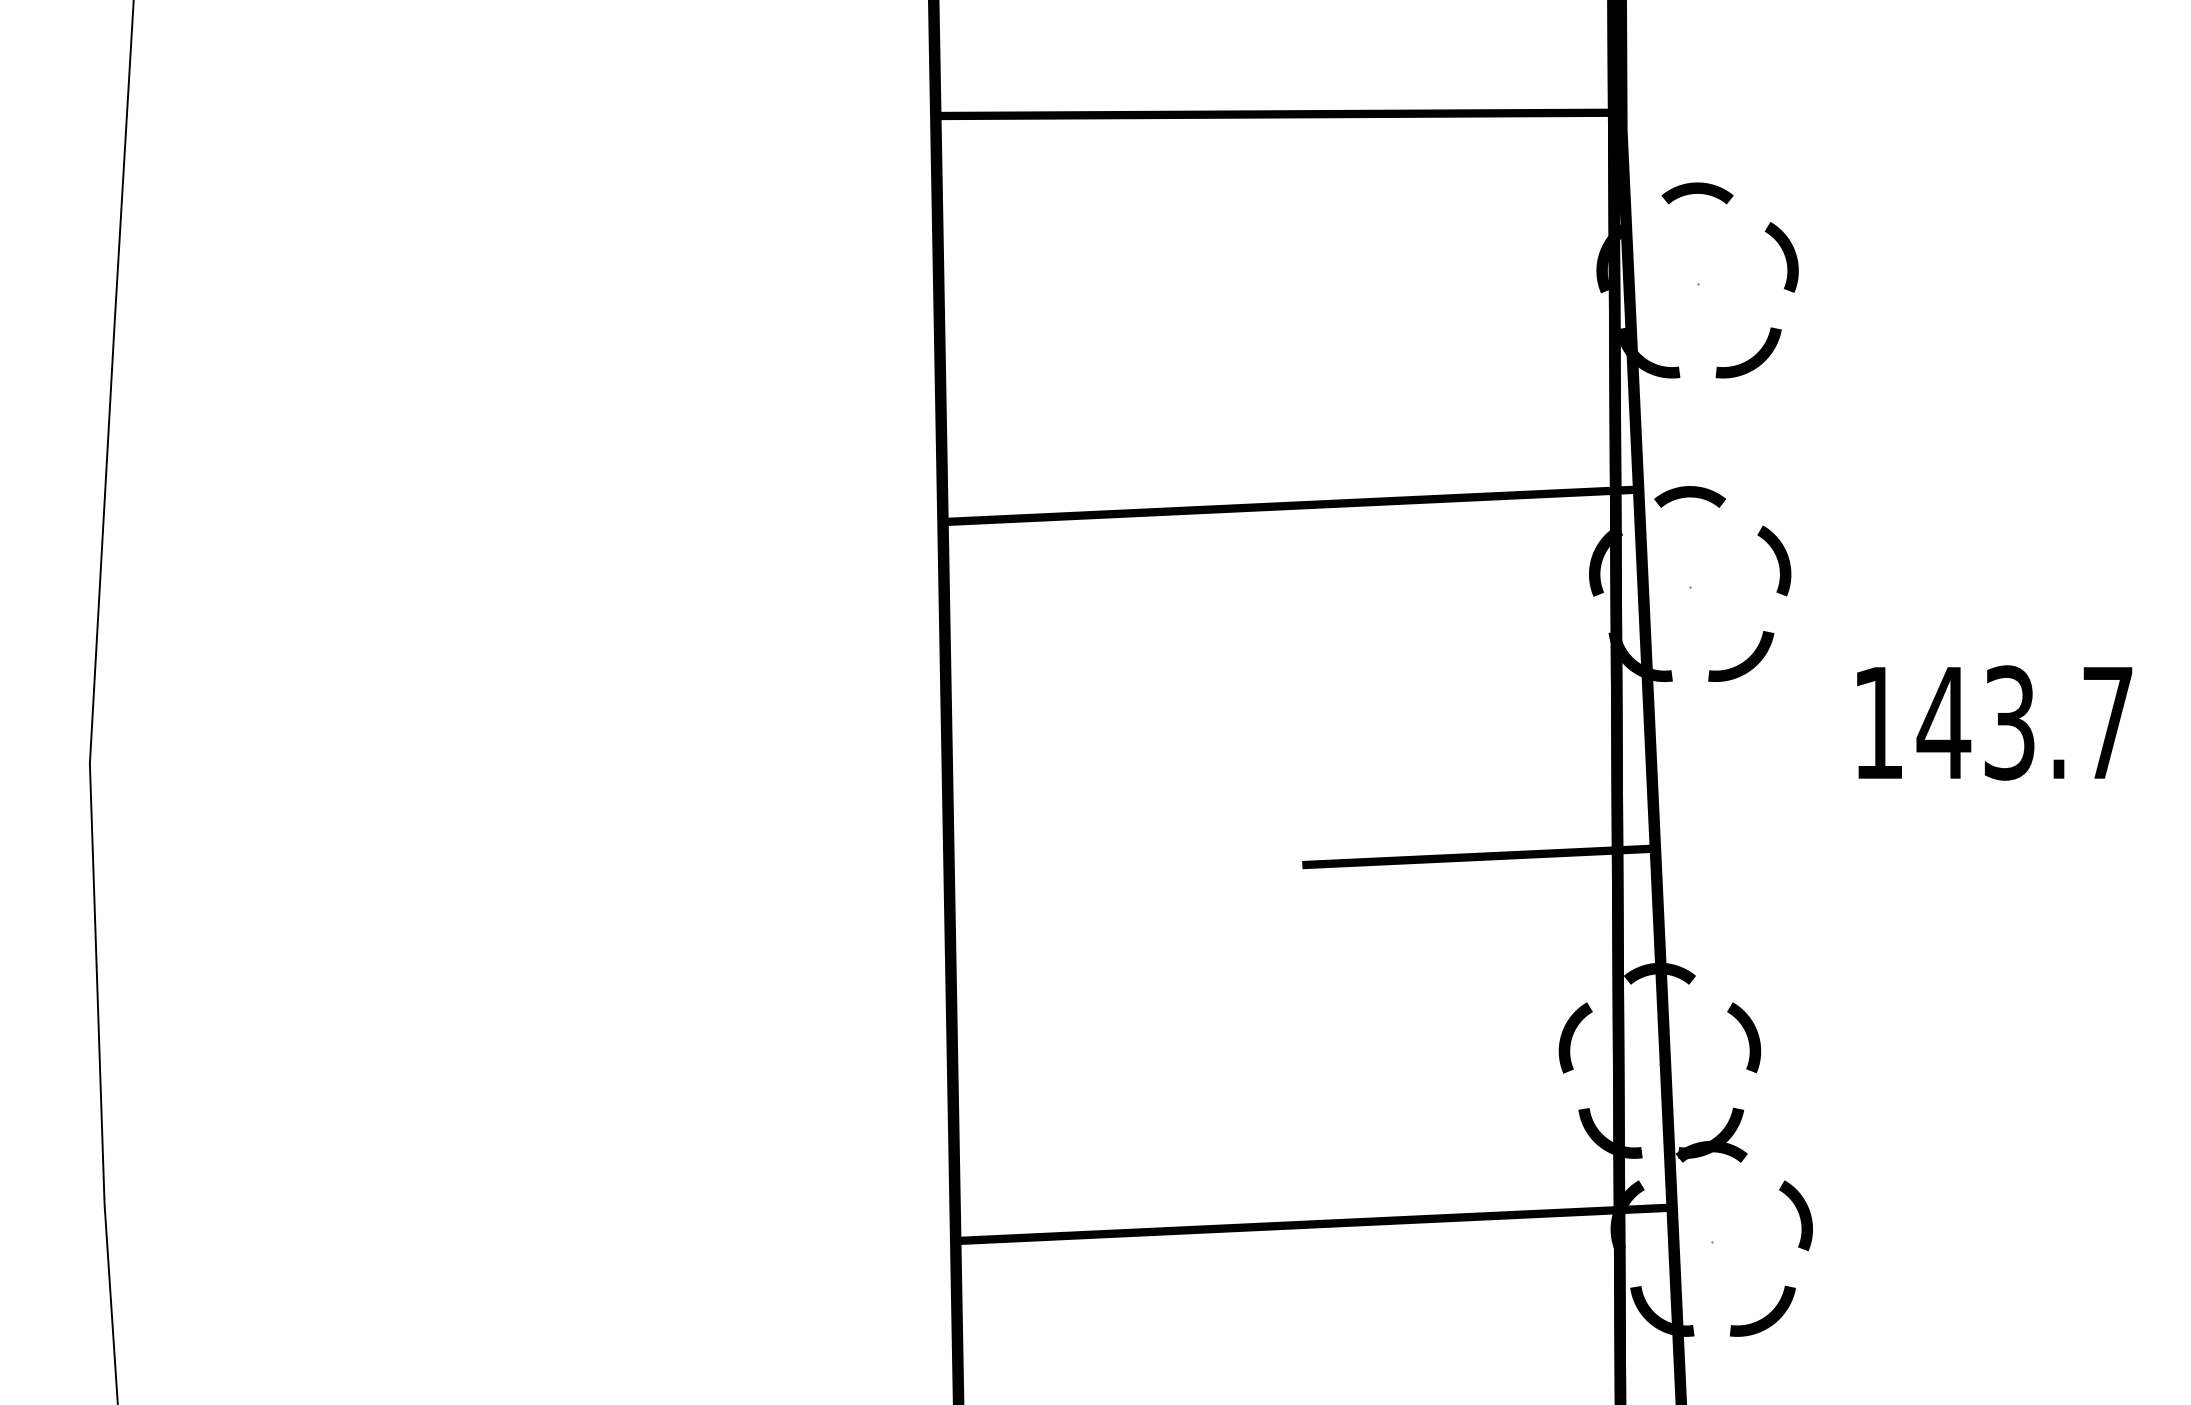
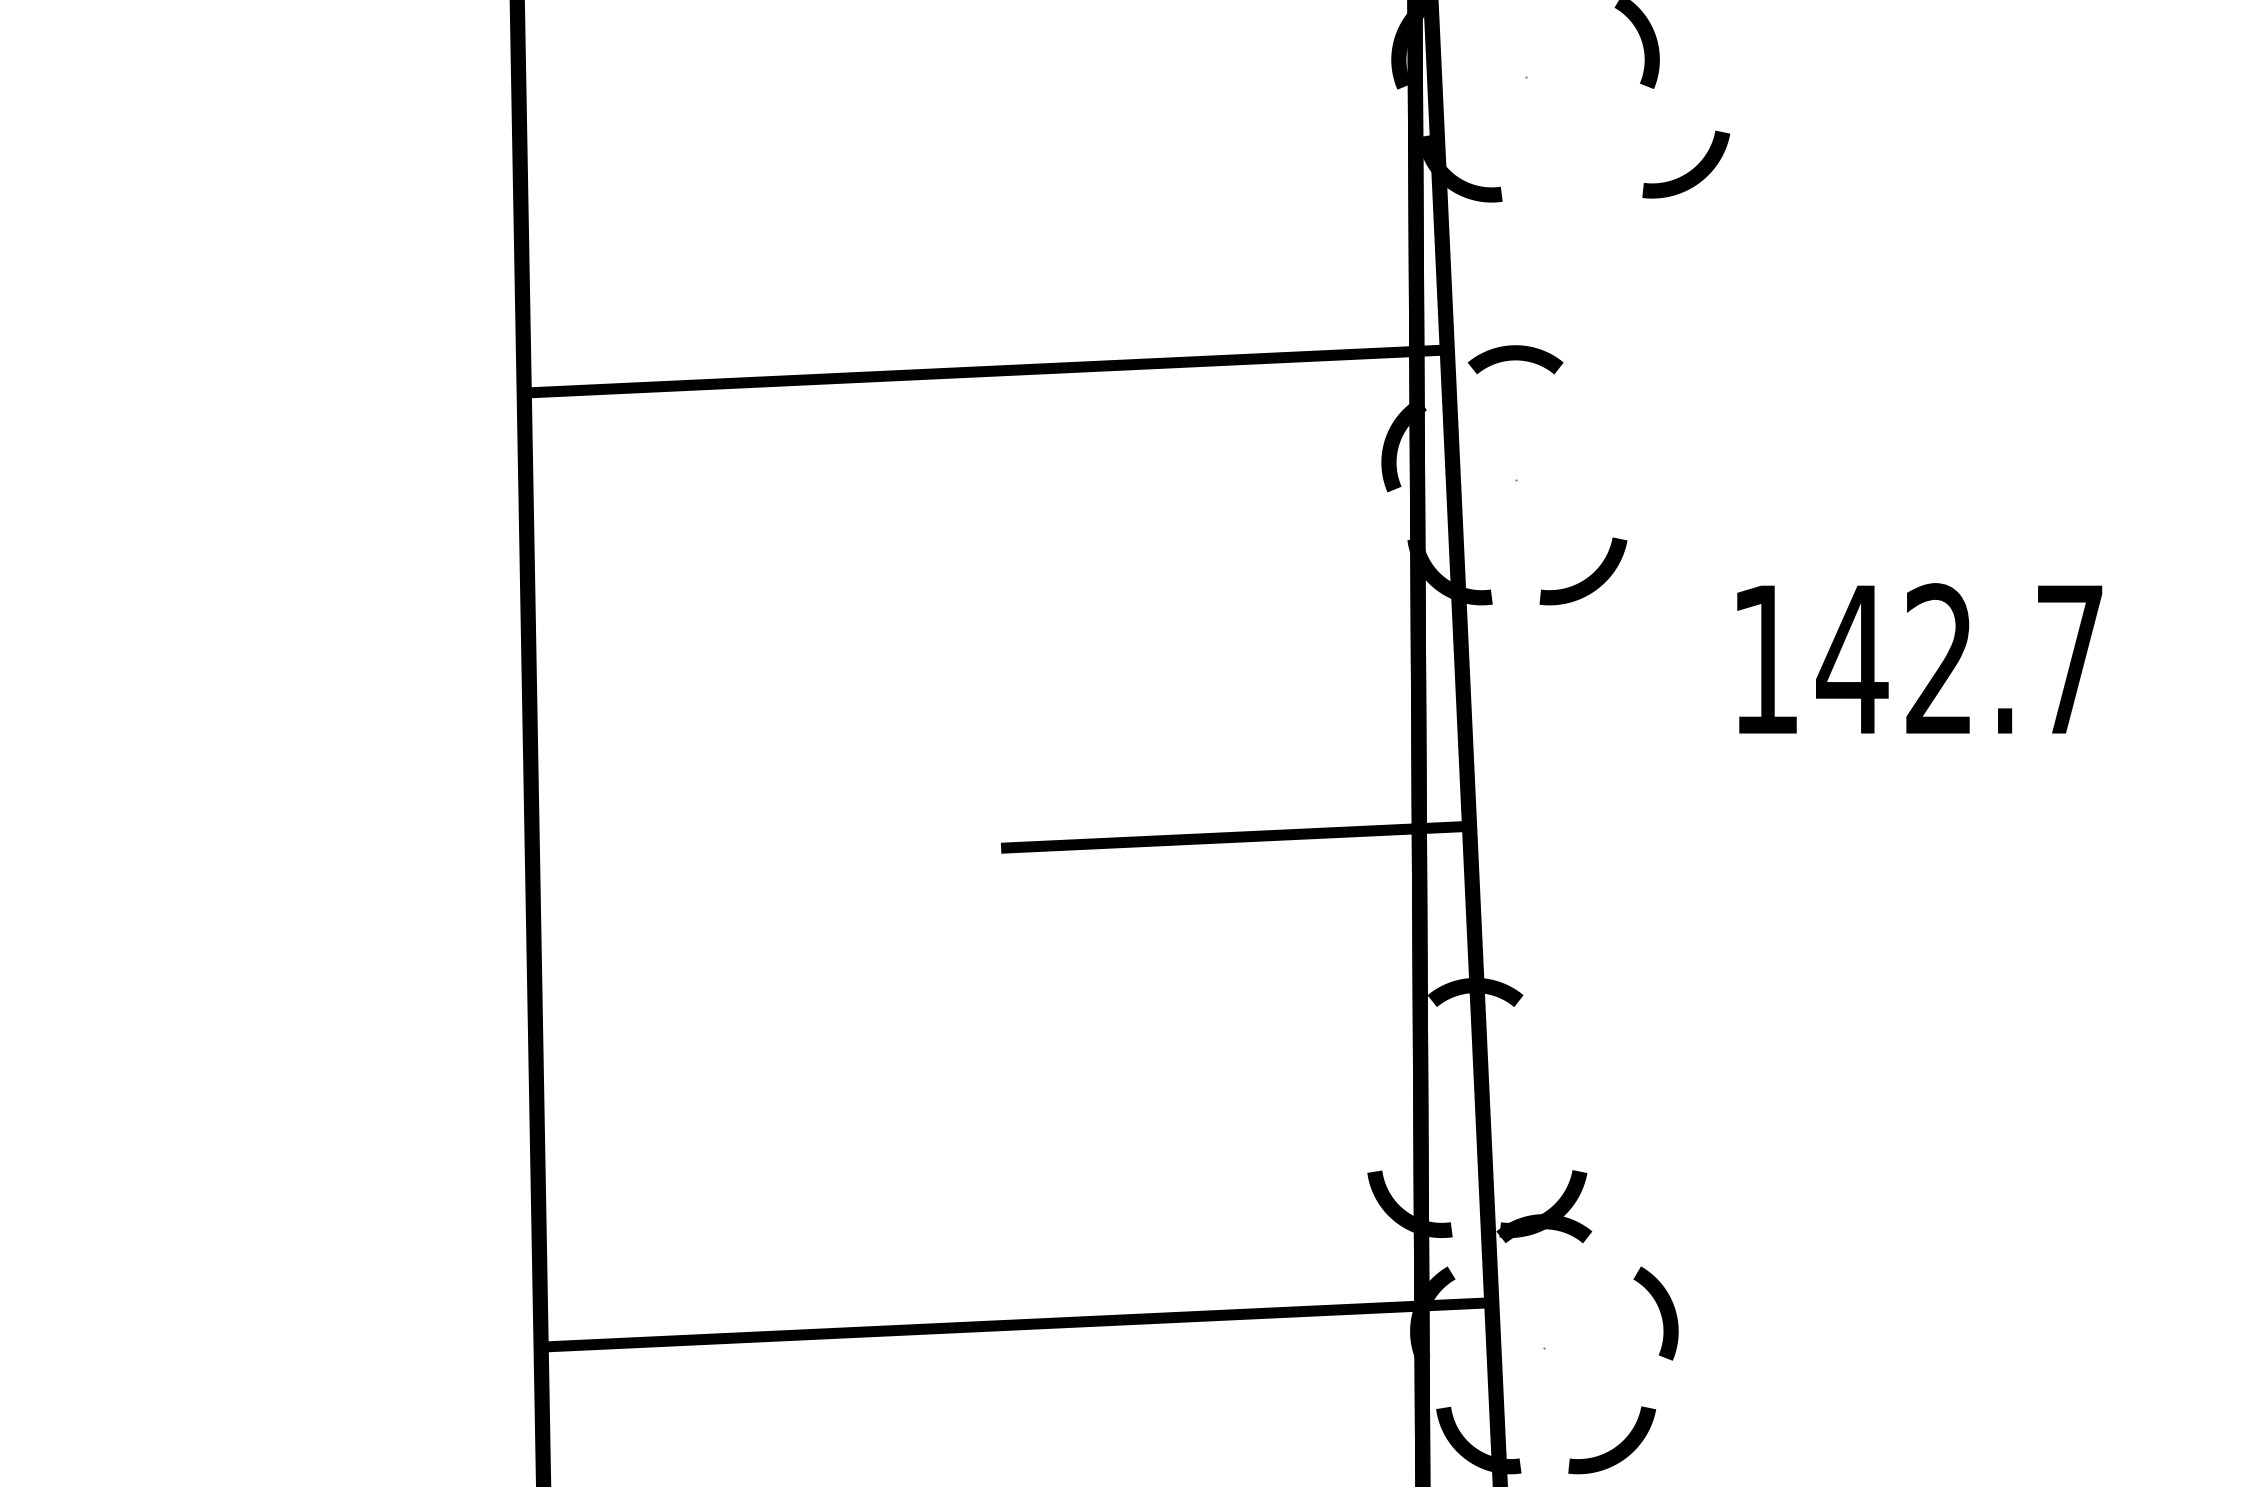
curve: (1751, 357) -> (1689, 170), moved
curve: (1777, 560) -> (1631, 444), removed
text: (2009, 722) -> (1939, 659), 143.7 -> 142.7
curve: (1746, 1035) -> (1590, 1074), removed
curve: (1572, 1037) -> (1359, 1076), removed

